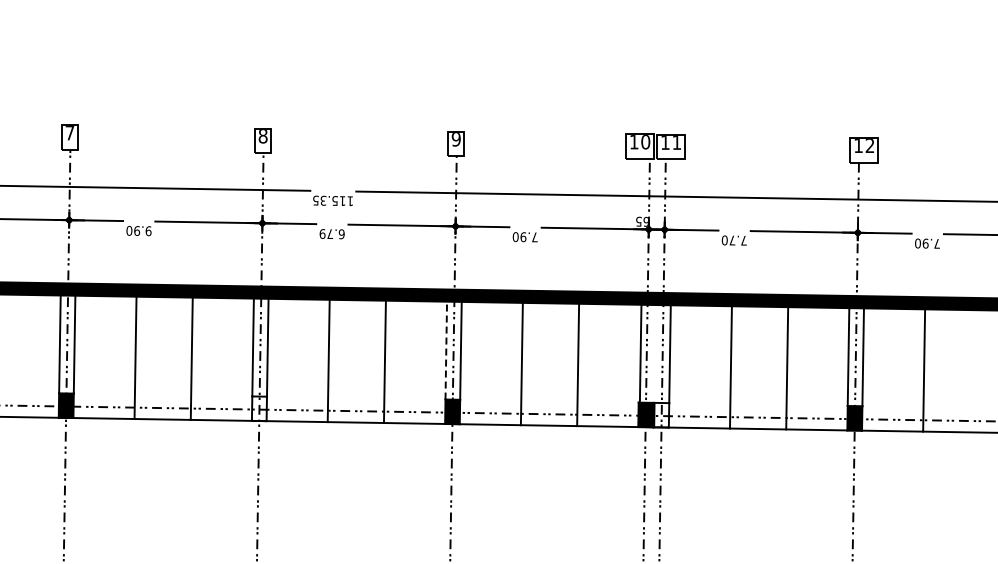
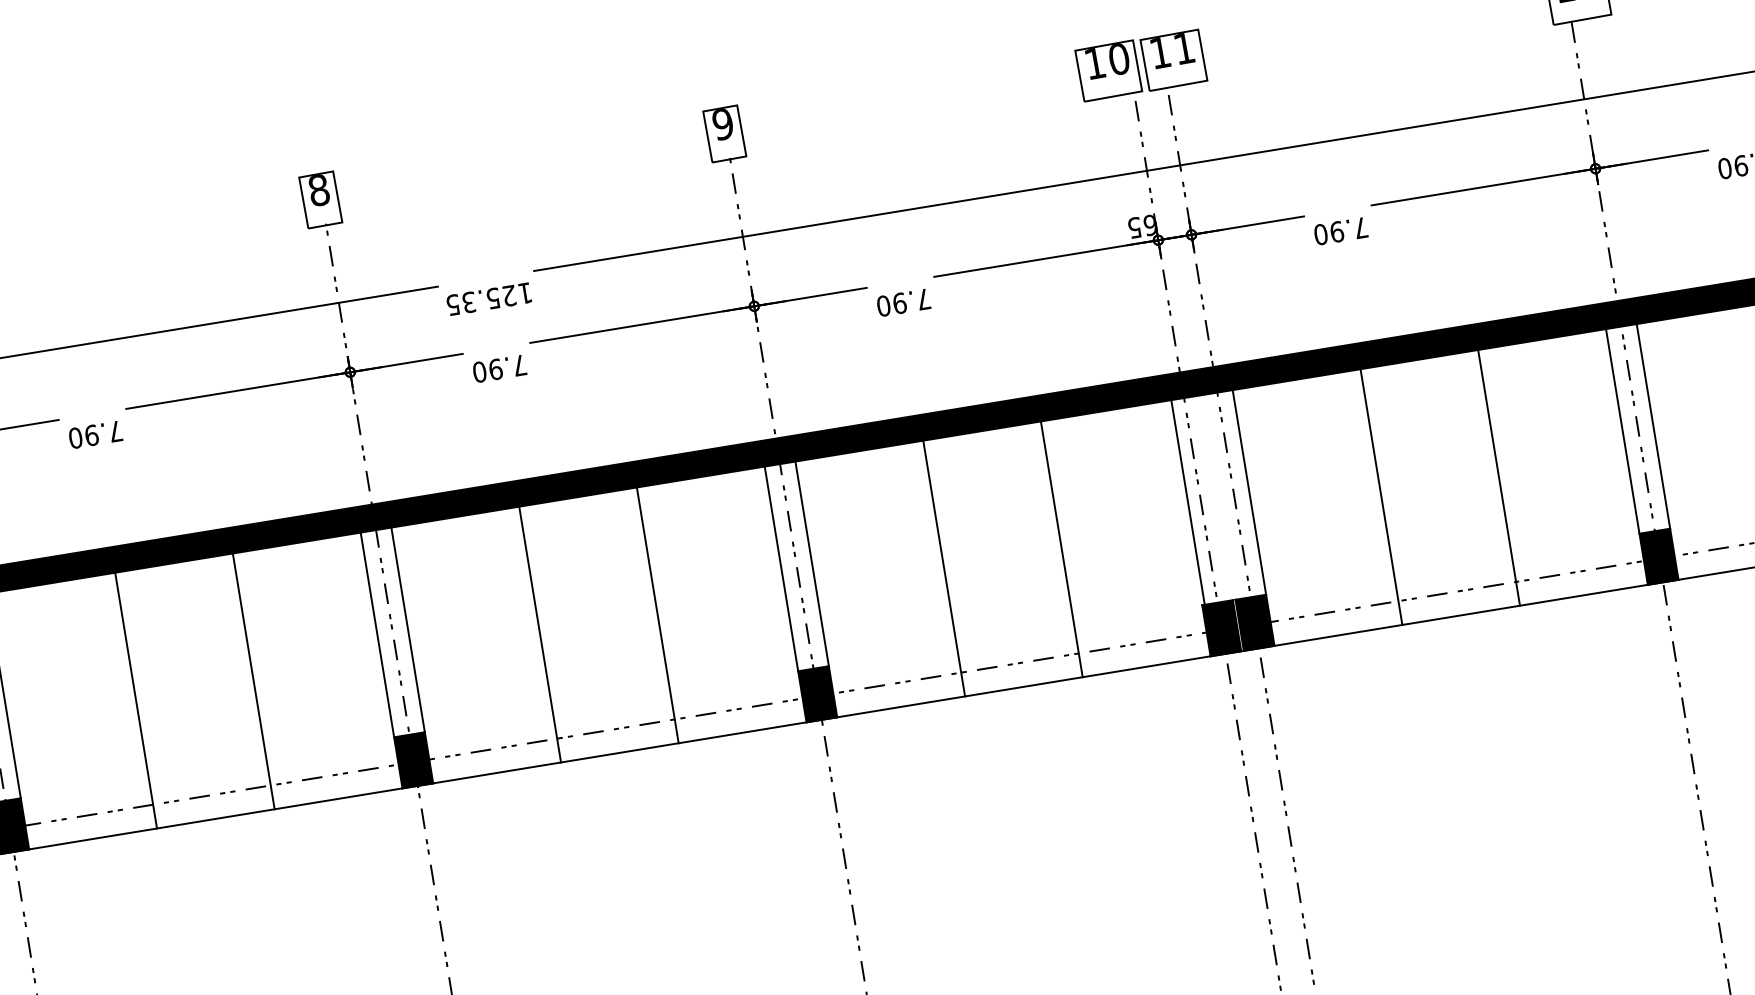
text: (342, 201) -> (509, 296), 115.35 -> 125.35
text: (148, 231) -> (115, 432), 9.90 -> 7.90
text: (332, 234) -> (500, 369), 6.79 -> 7.90
text: (732, 240) -> (1337, 231), 7.70 -> 7.90
line: (446, 350) -> (781, 568), dashed -> solid
fill: (259, 408) -> (413, 759), added
fill: (661, 414) -> (1254, 621), added

